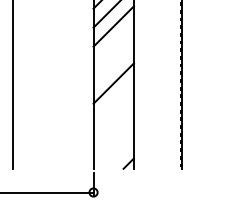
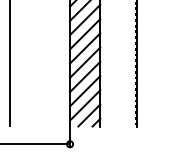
line: (113, 45) -> (85, 34), added
line: (113, 64) -> (85, 48), added
line: (113, 102) -> (85, 76), added
line: (113, 121) -> (85, 91), added
line: (113, 140) -> (85, 105), added
line: (118, 153) -> (88, 115), added

